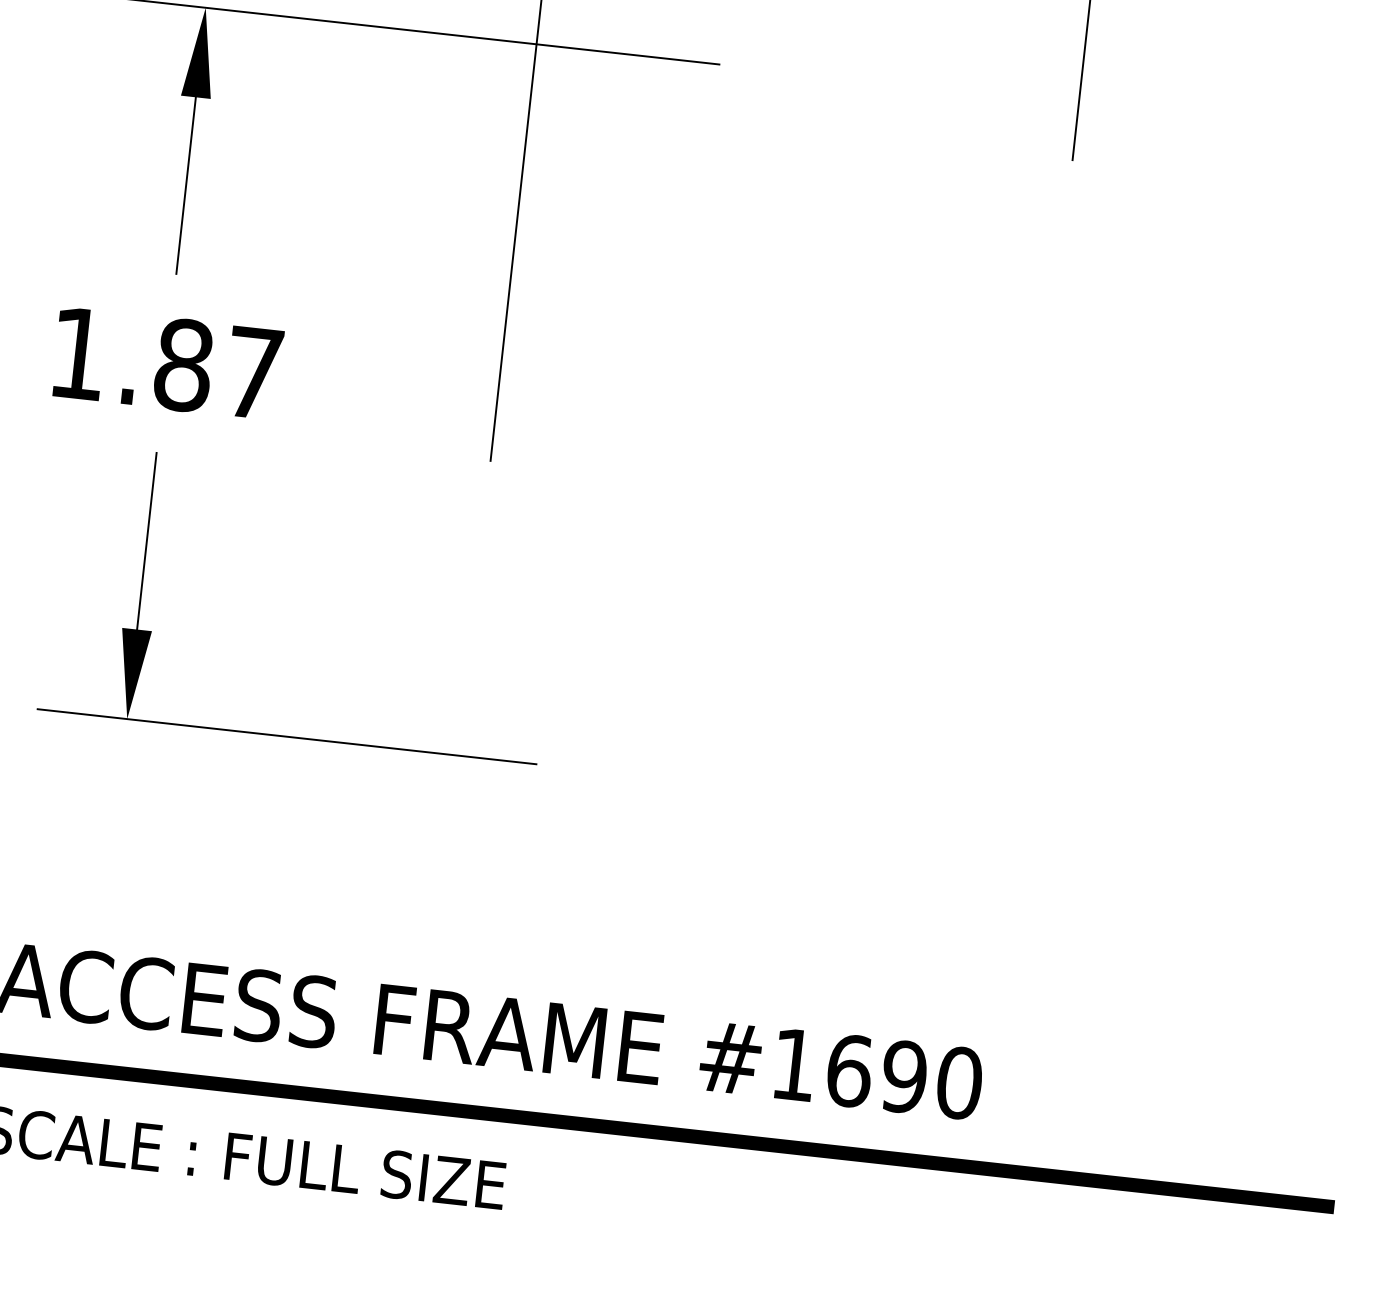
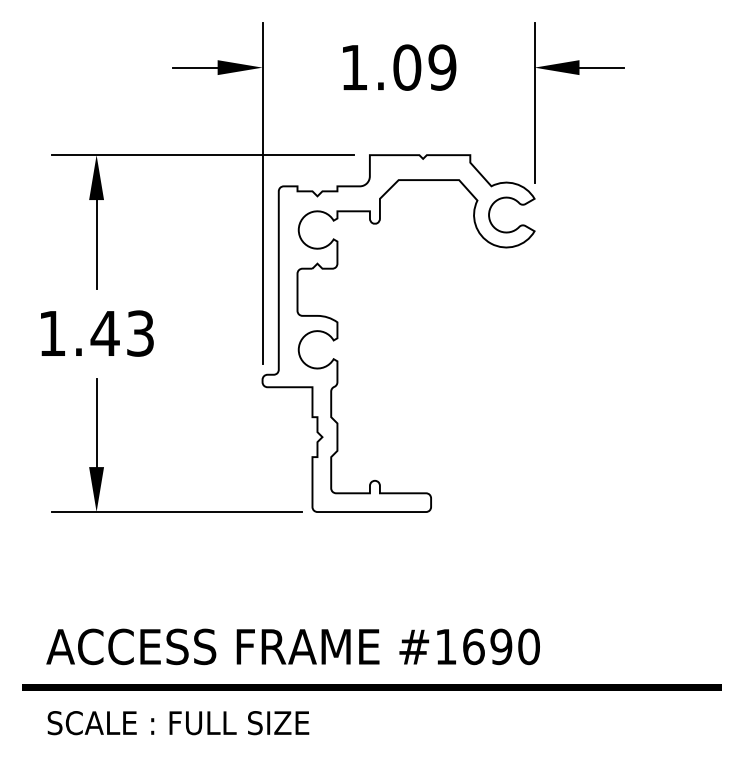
text: (216, 368) -> (121, 333), 1.87 -> 1.43
part: (648, 416) -> (338, 333), added

